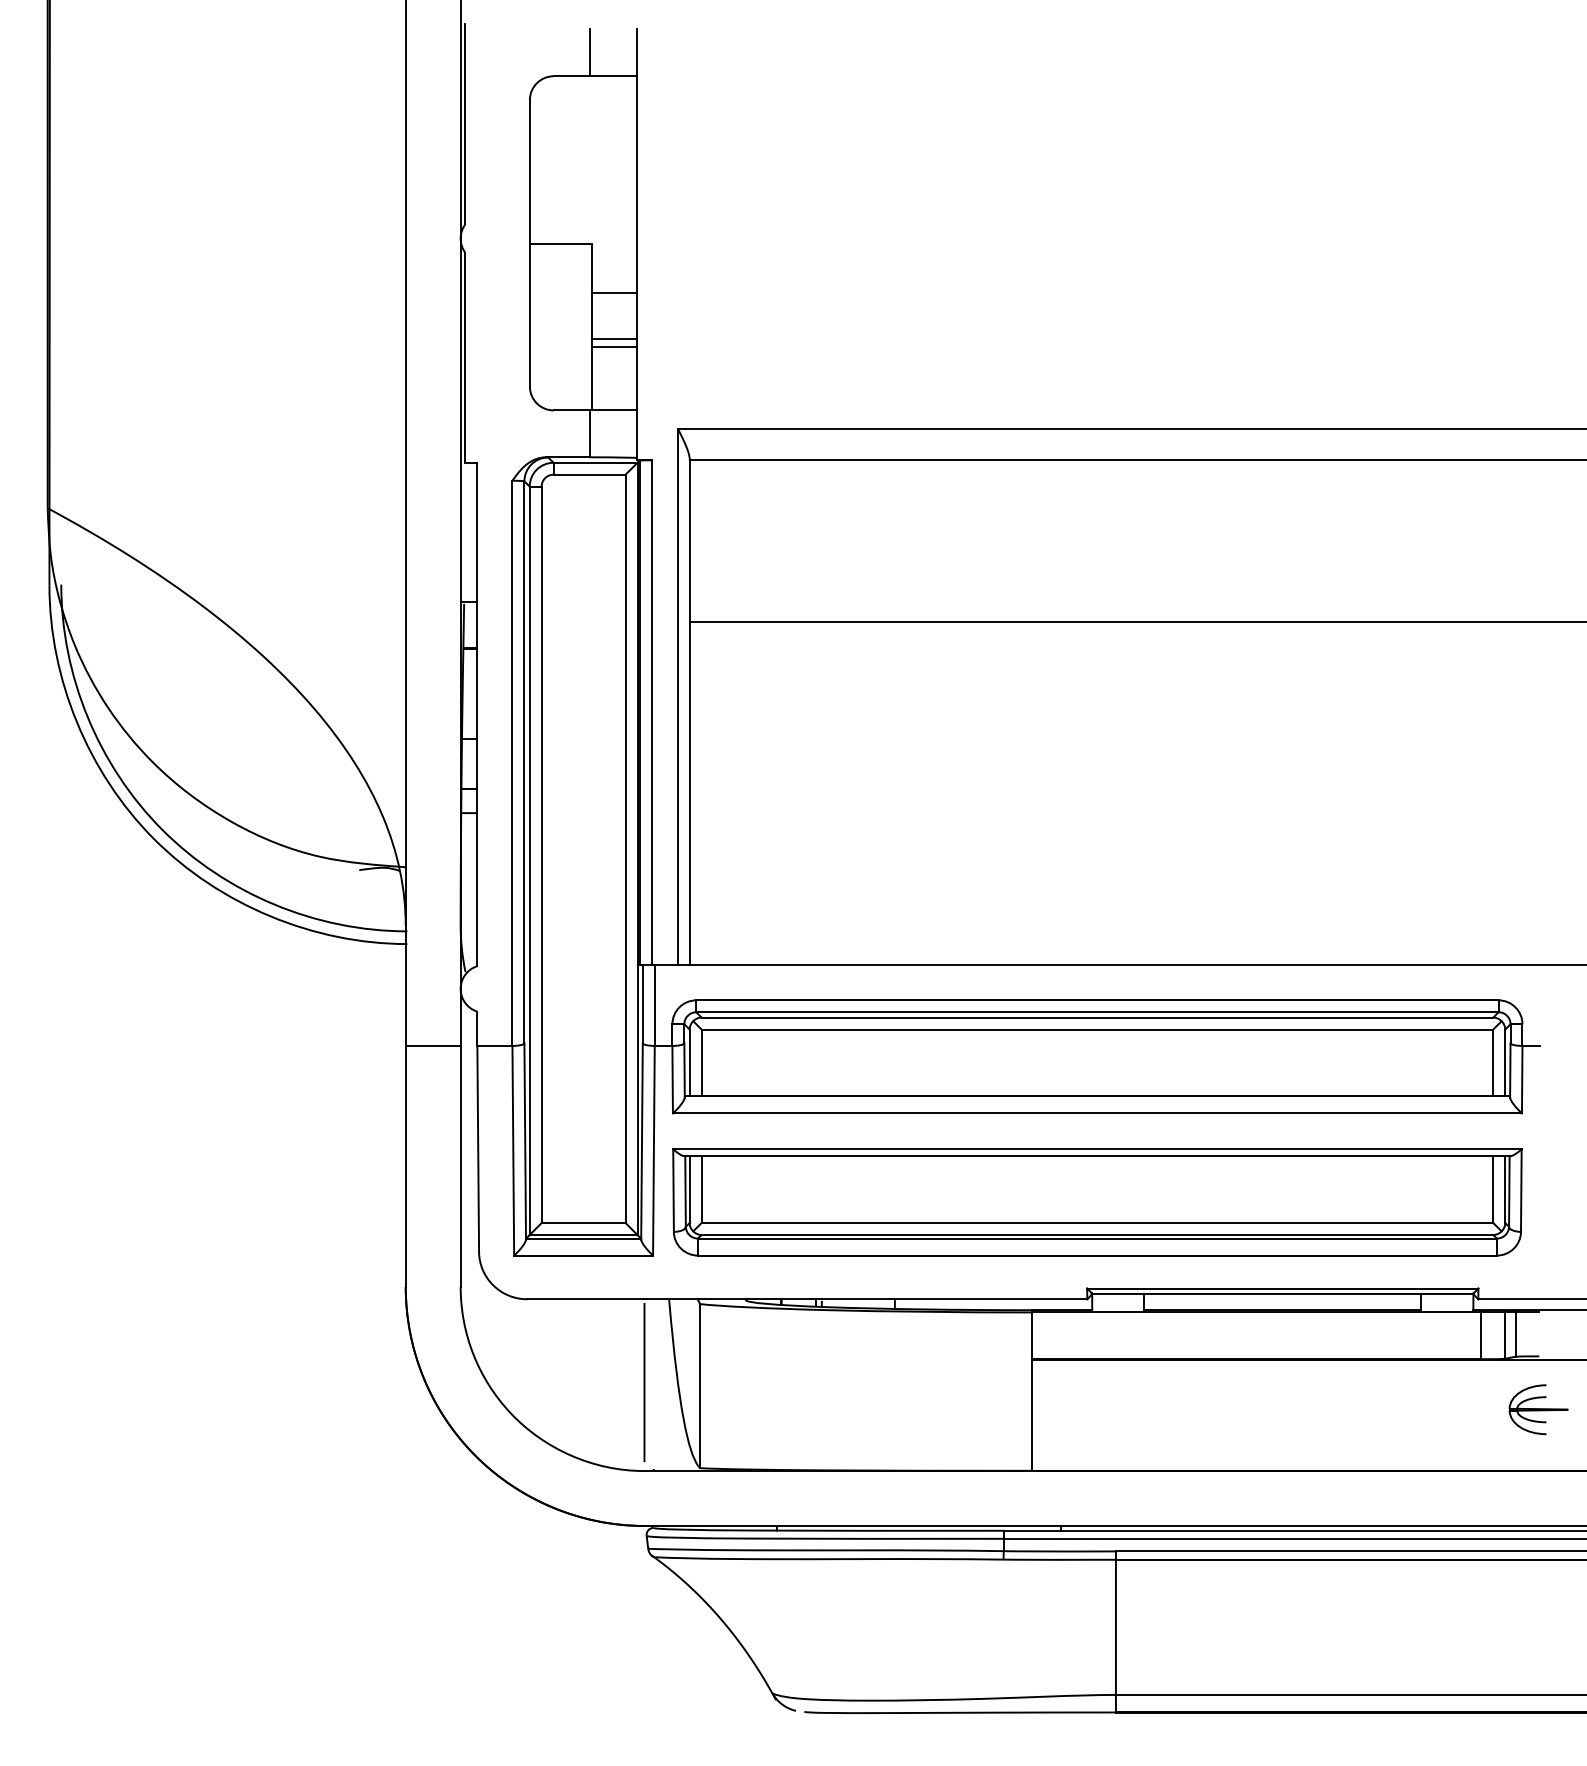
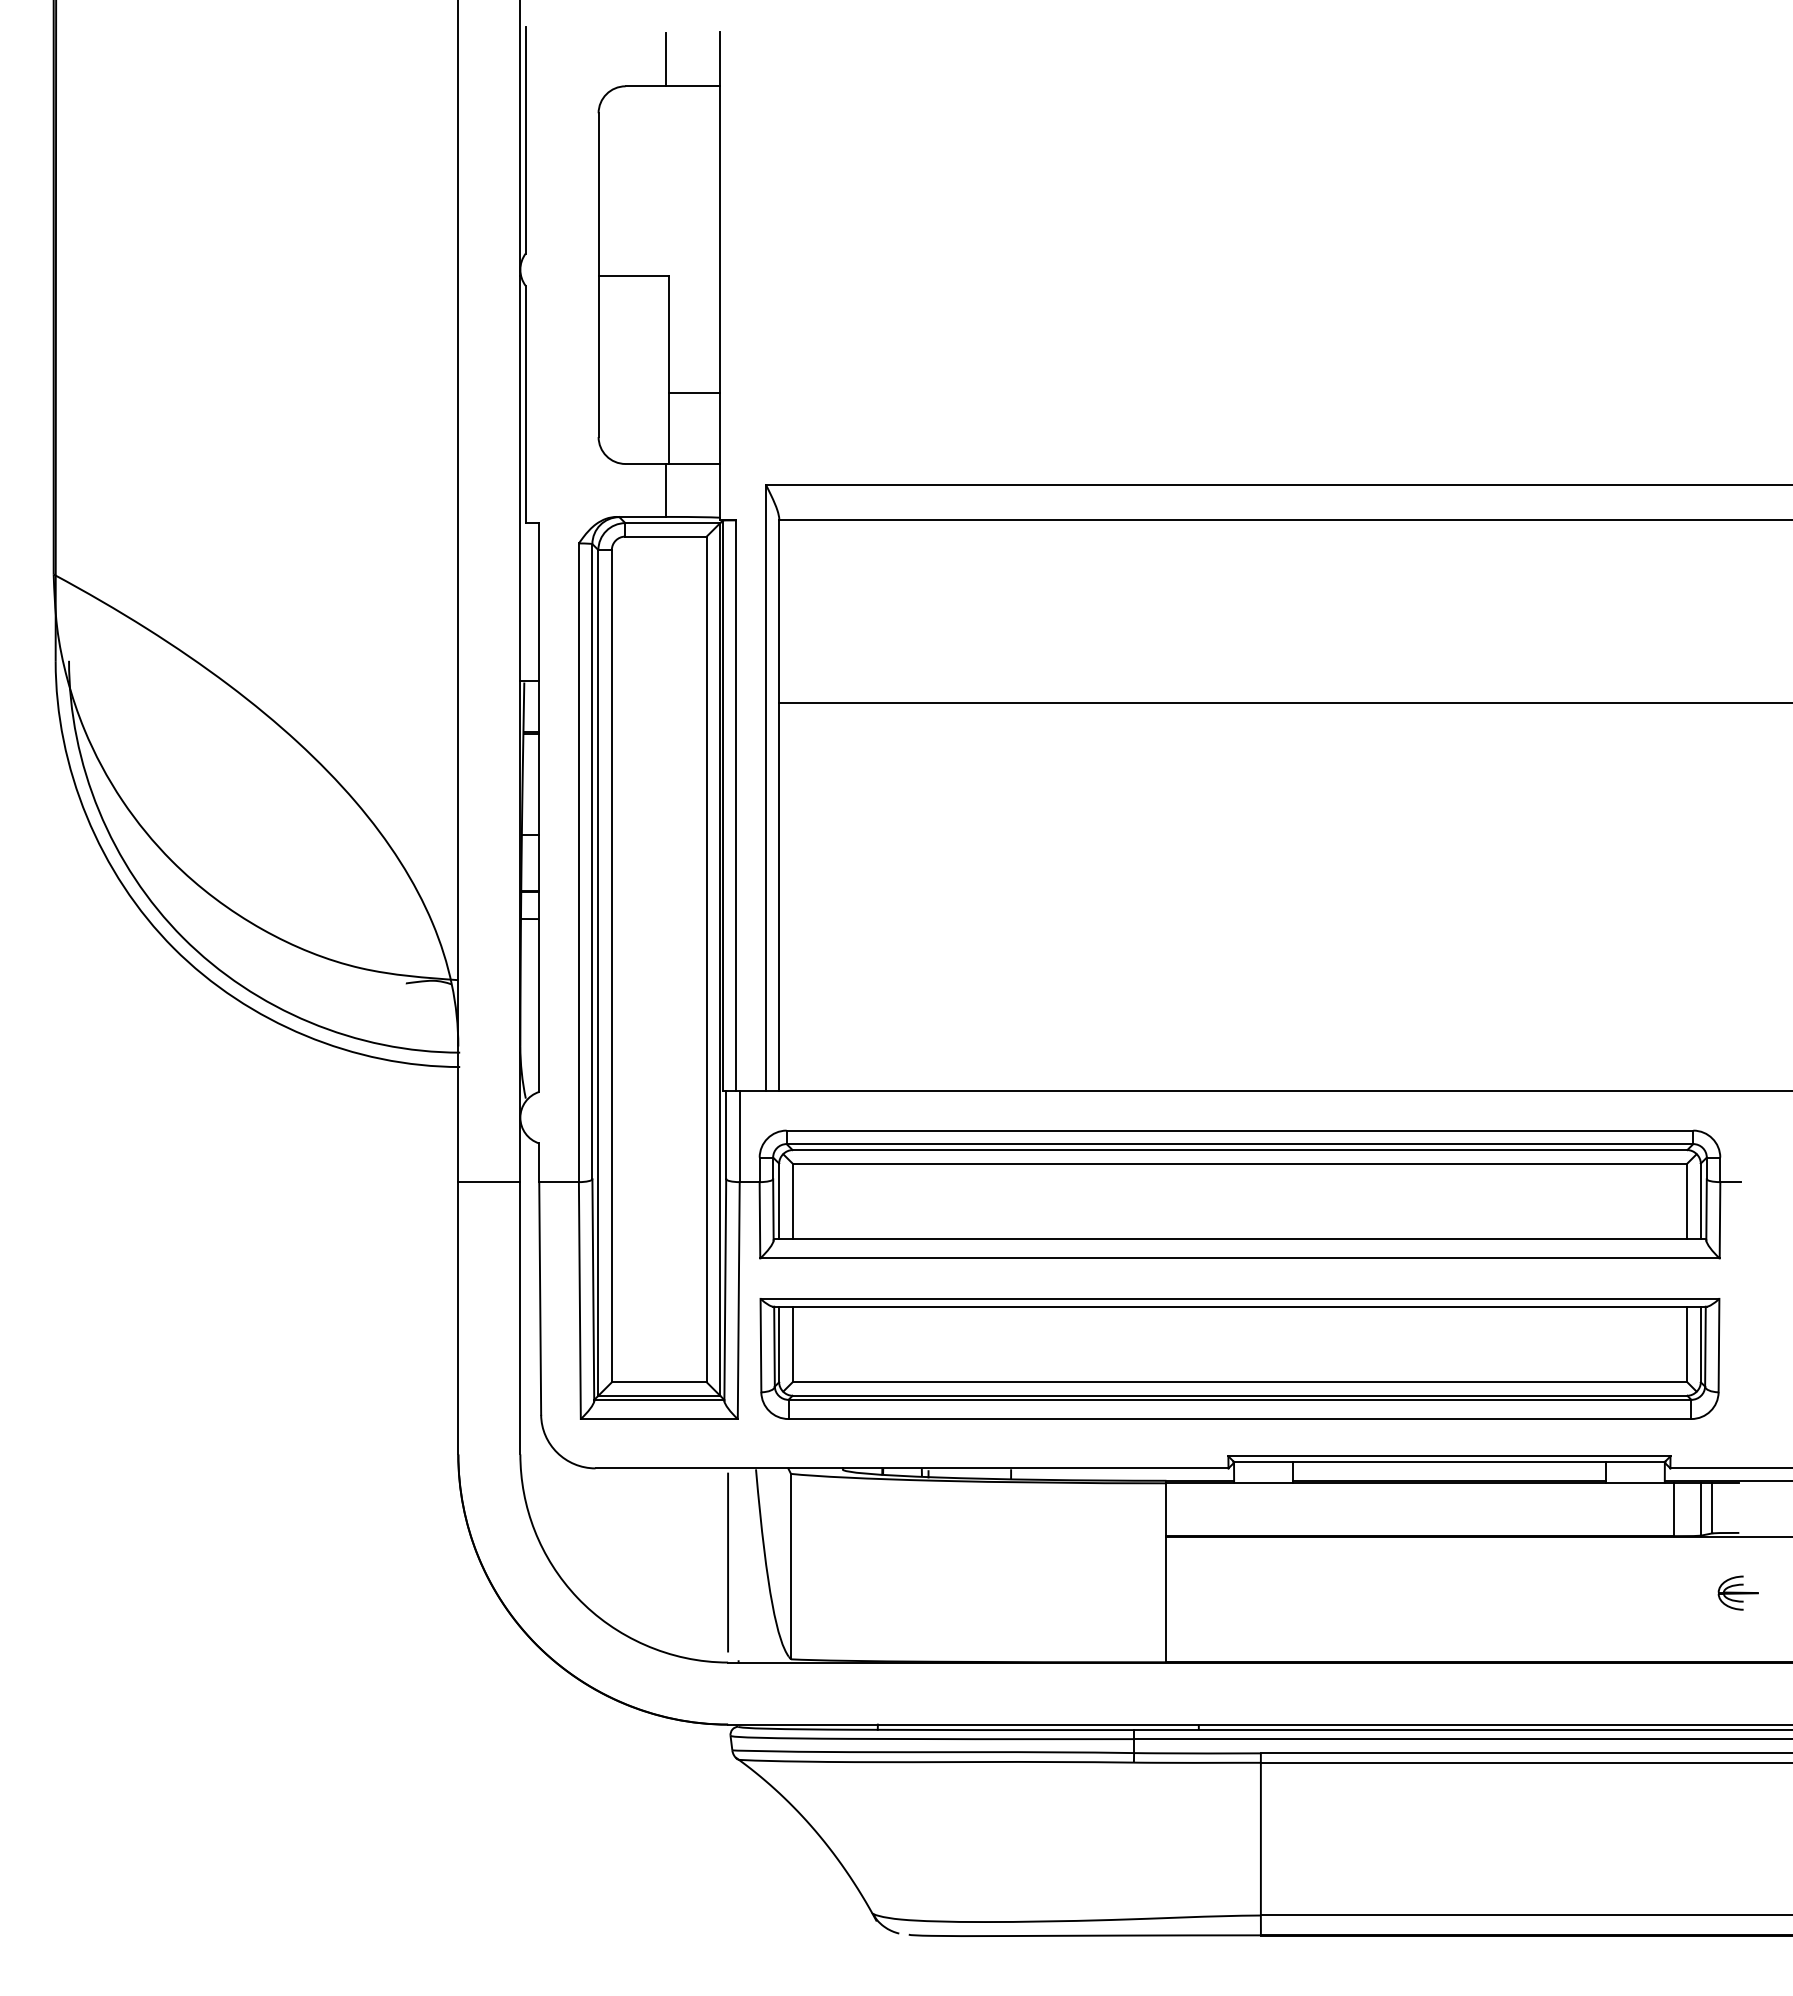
line: (614, 293) -> (694, 331), removed
line: (614, 339) -> (694, 383), removed
part: (1537, 1409) -> (1737, 1592), size x0.6

